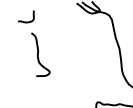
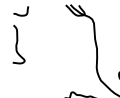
curve: (38, 54) -> (17, 44), moved

